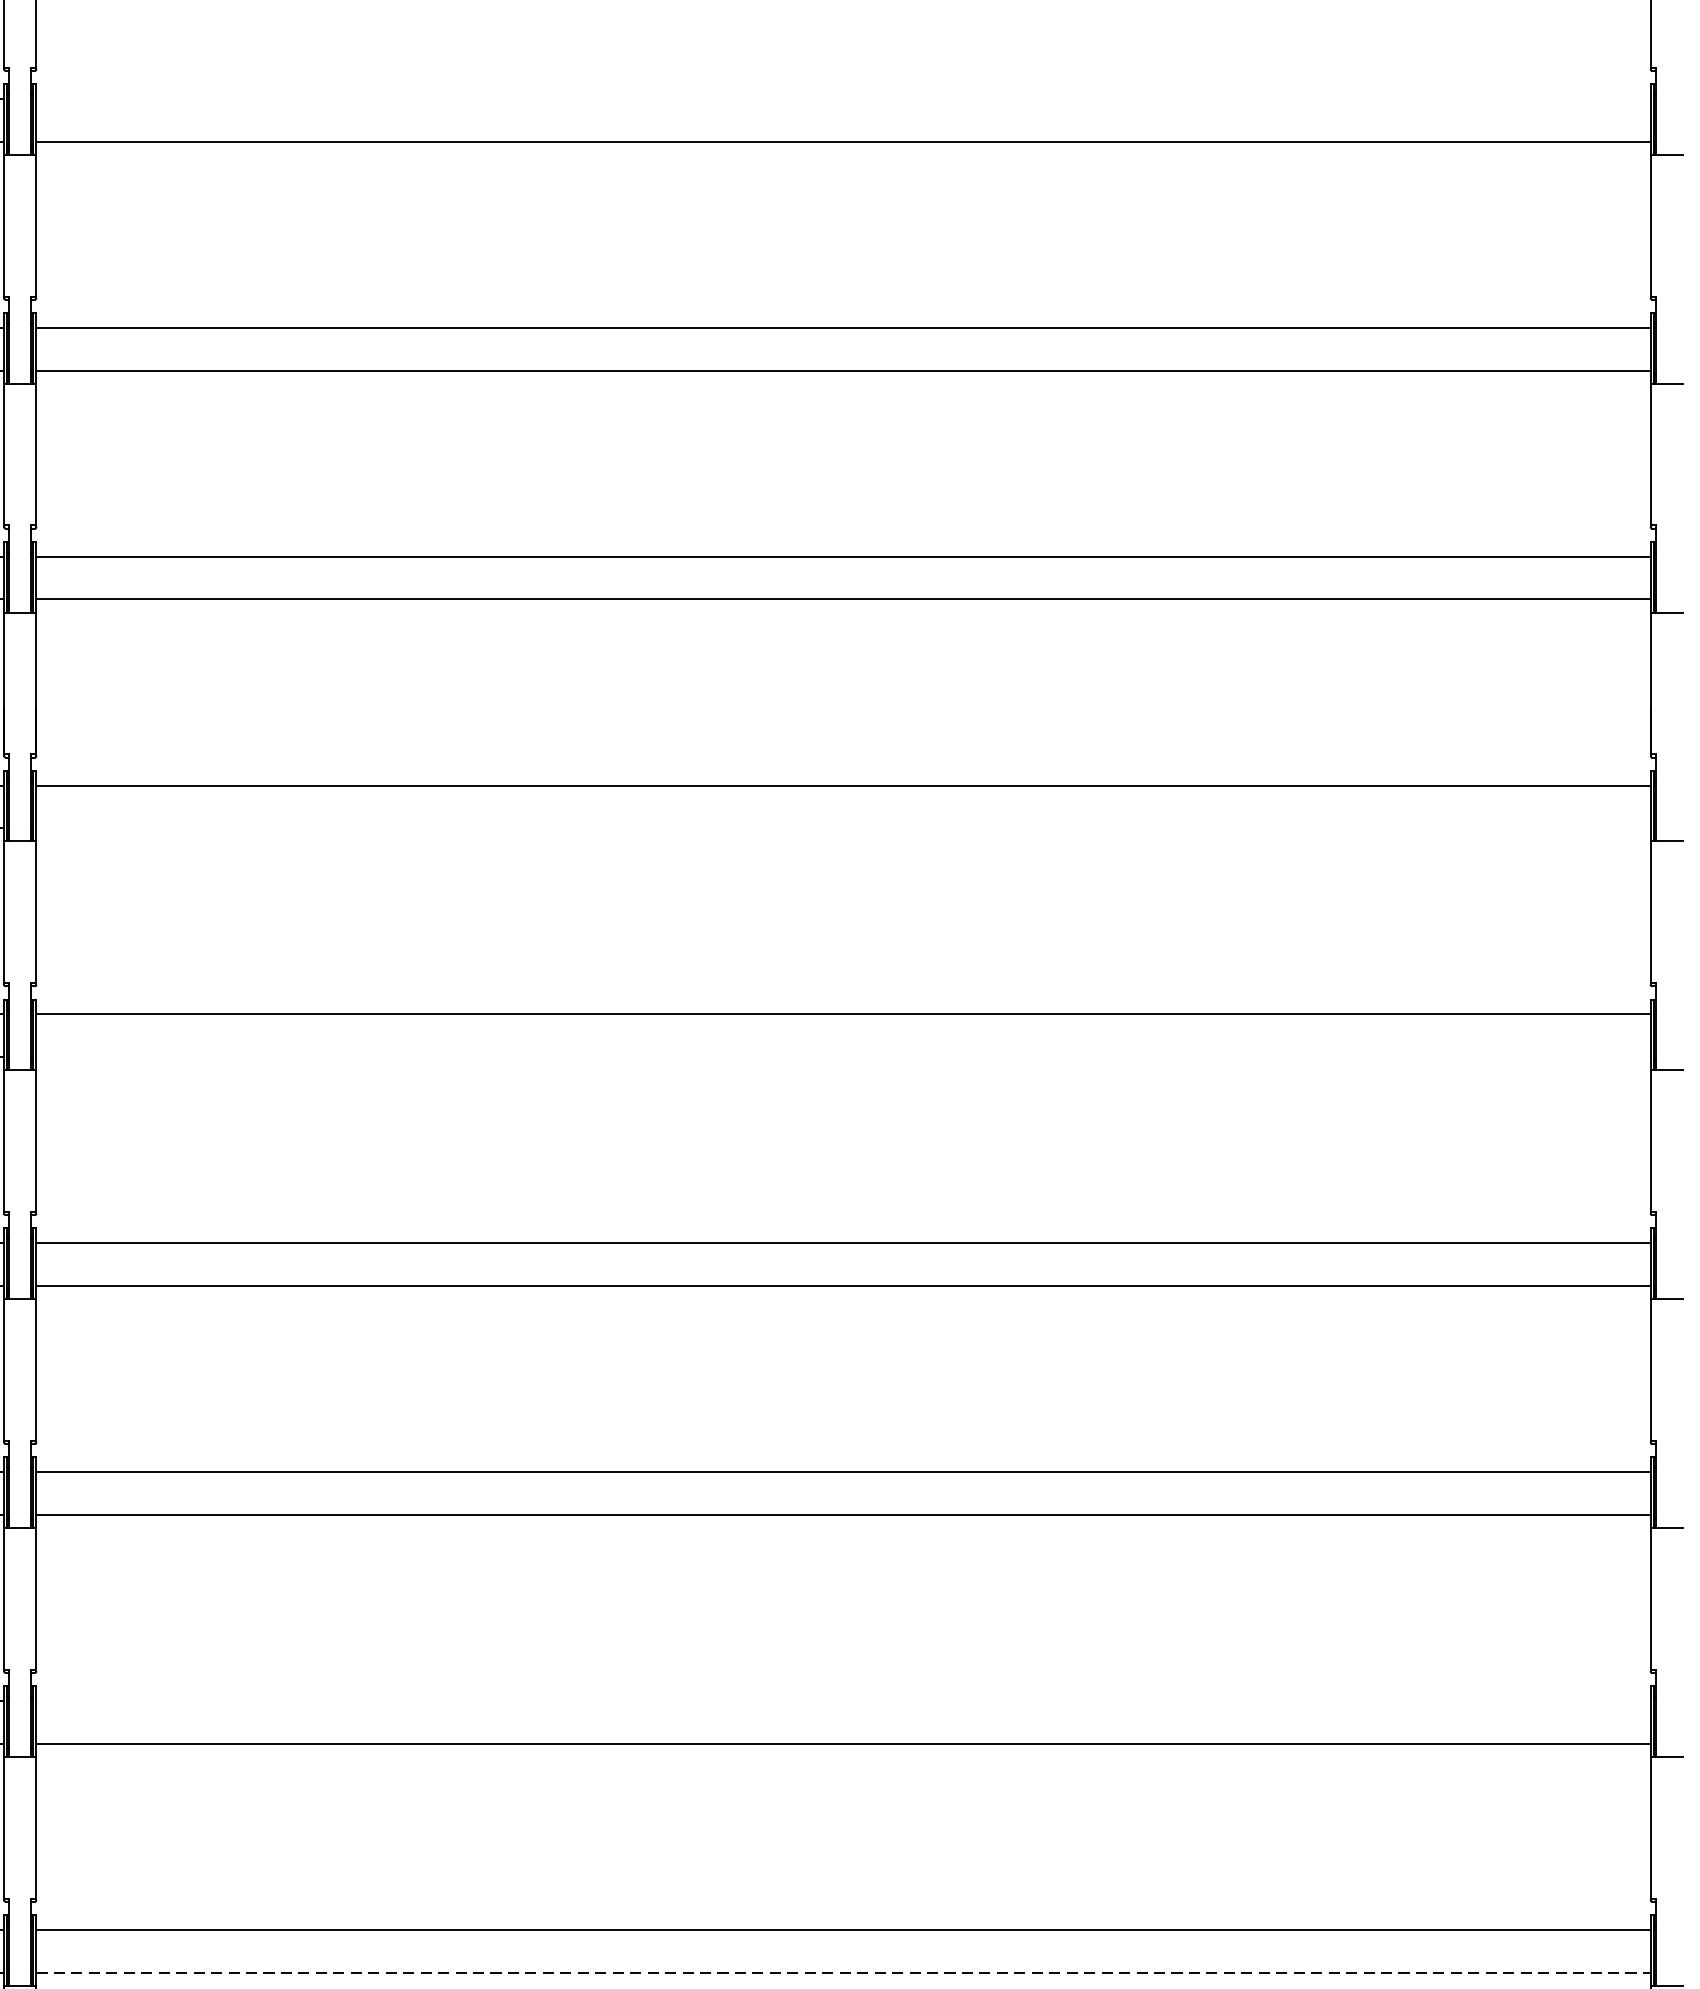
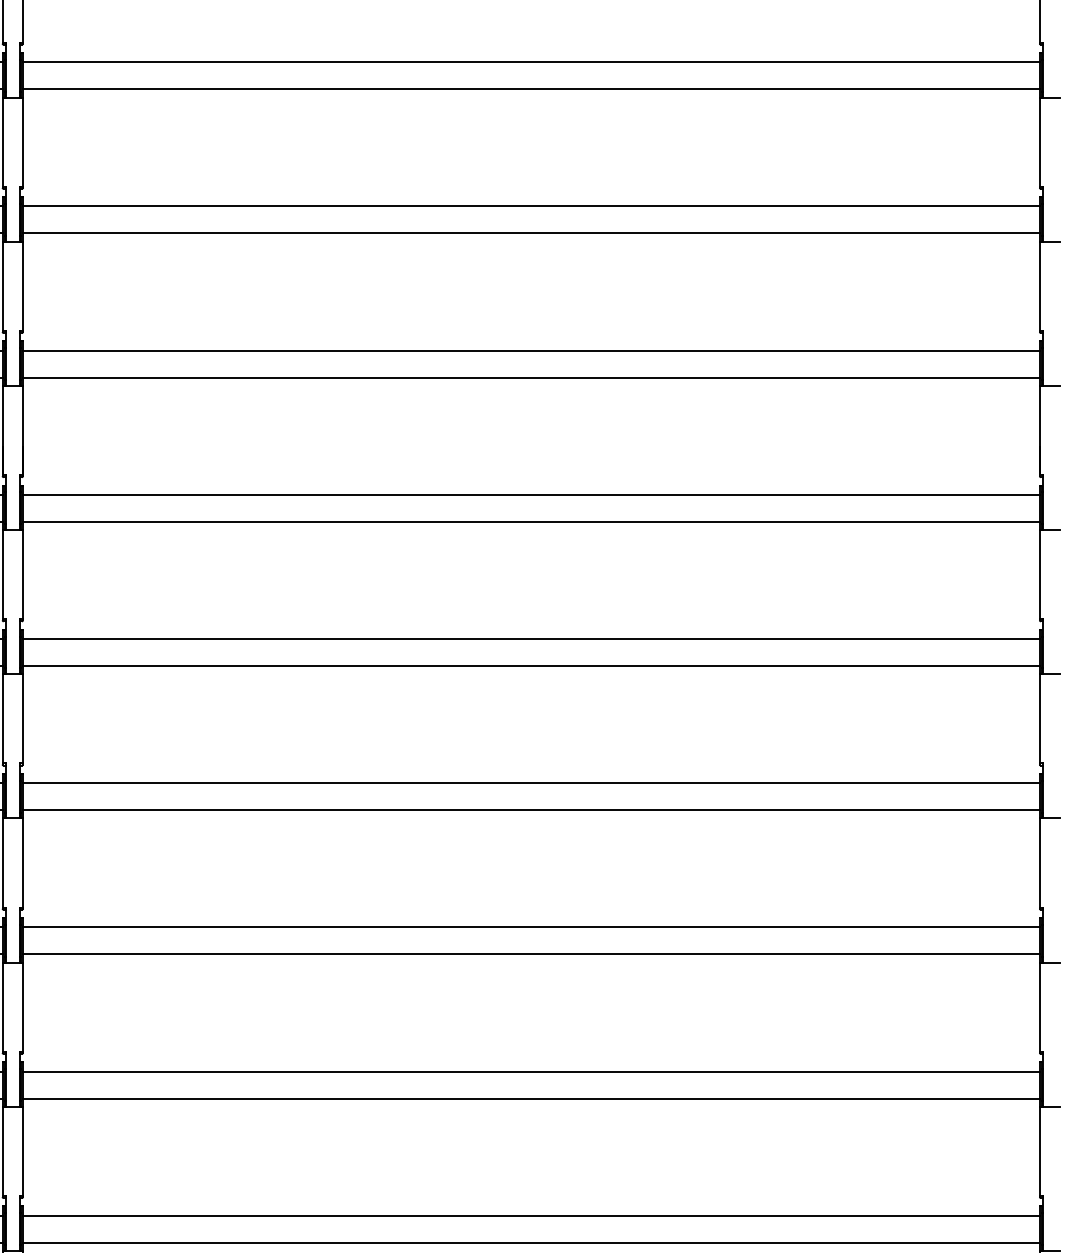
line: (842, 99) -> (530, 62), added
line: (842, 827) -> (530, 521), added
line: (842, 1056) -> (530, 665), added
line: (842, 1700) -> (530, 1071), added
line: (843, 1972) -> (531, 1242), dashed -> solid

